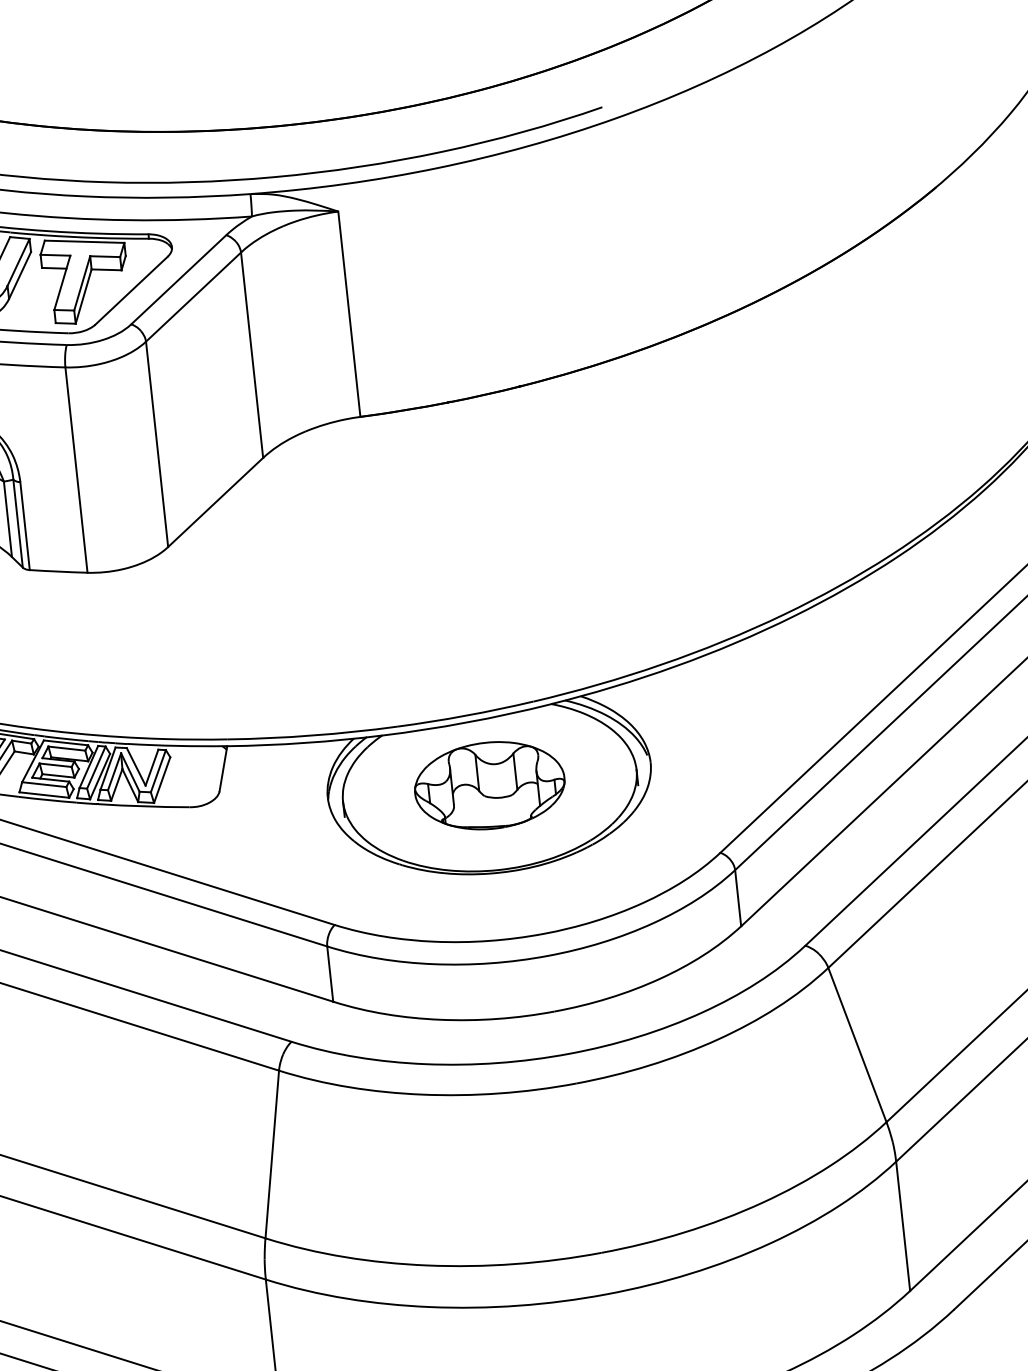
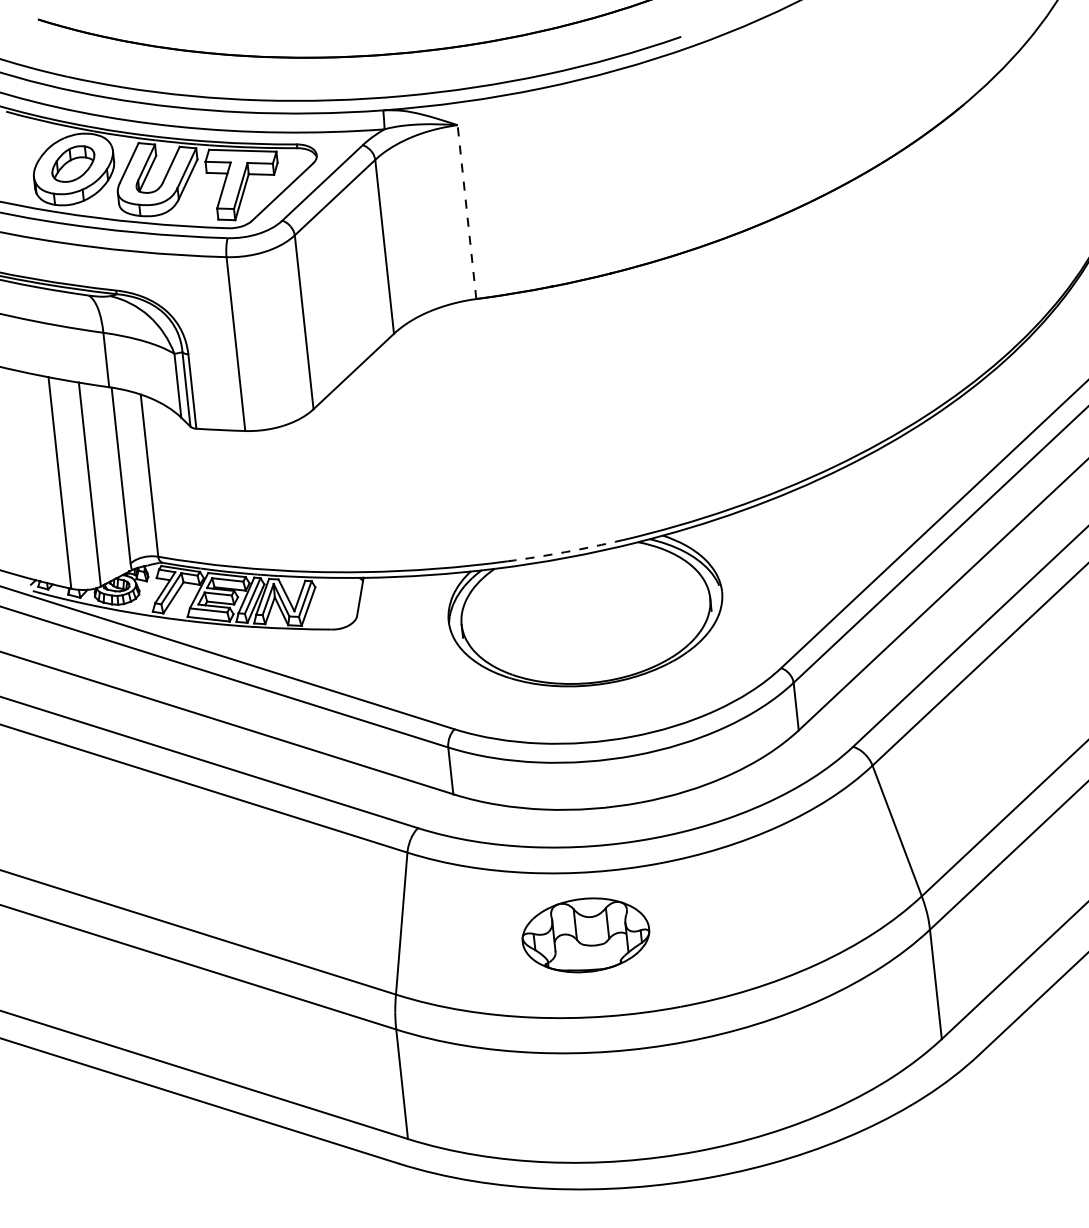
line: (348, 313) -> (466, 211), solid -> dashed
arc: (465, 716) -> (565, 552), solid -> dashed
part: (489, 785) -> (585, 935), moved

